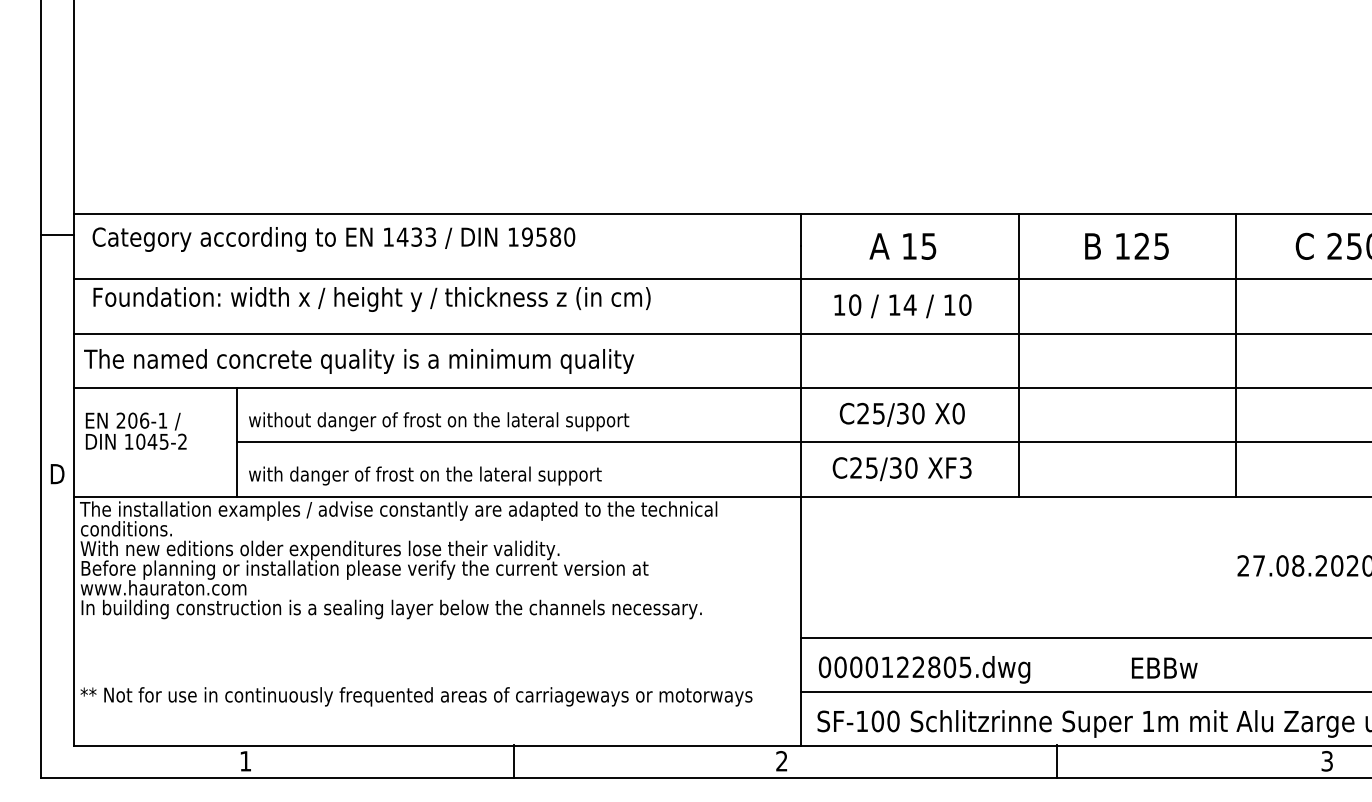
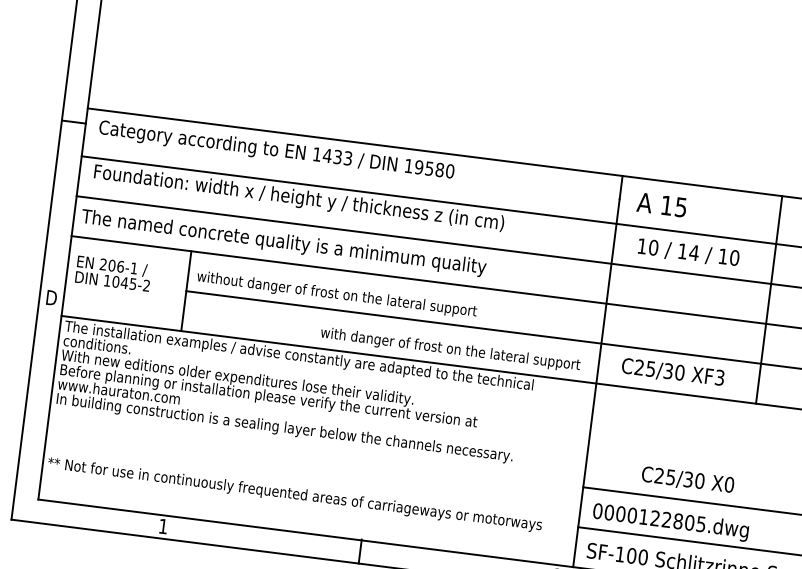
text: (902, 246) -> (661, 205), moved
text: (901, 414) -> (687, 480), moved
text: (425, 475) -> (450, 349), moved

